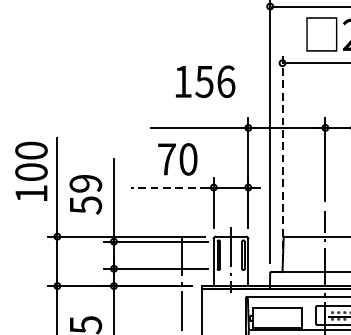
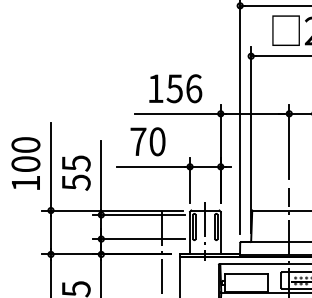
text: (205, 81) -> (175, 88), moved
line: (282, 157) -> (251, 140), dashed -> solid
text: (177, 159) -> (147, 141), moved
text: (30, 171) -> (25, 163), moved
text: (84, 183) -> (75, 163), 59 -> 55
line: (169, 187) -> (150, 166), dashed -> solid

